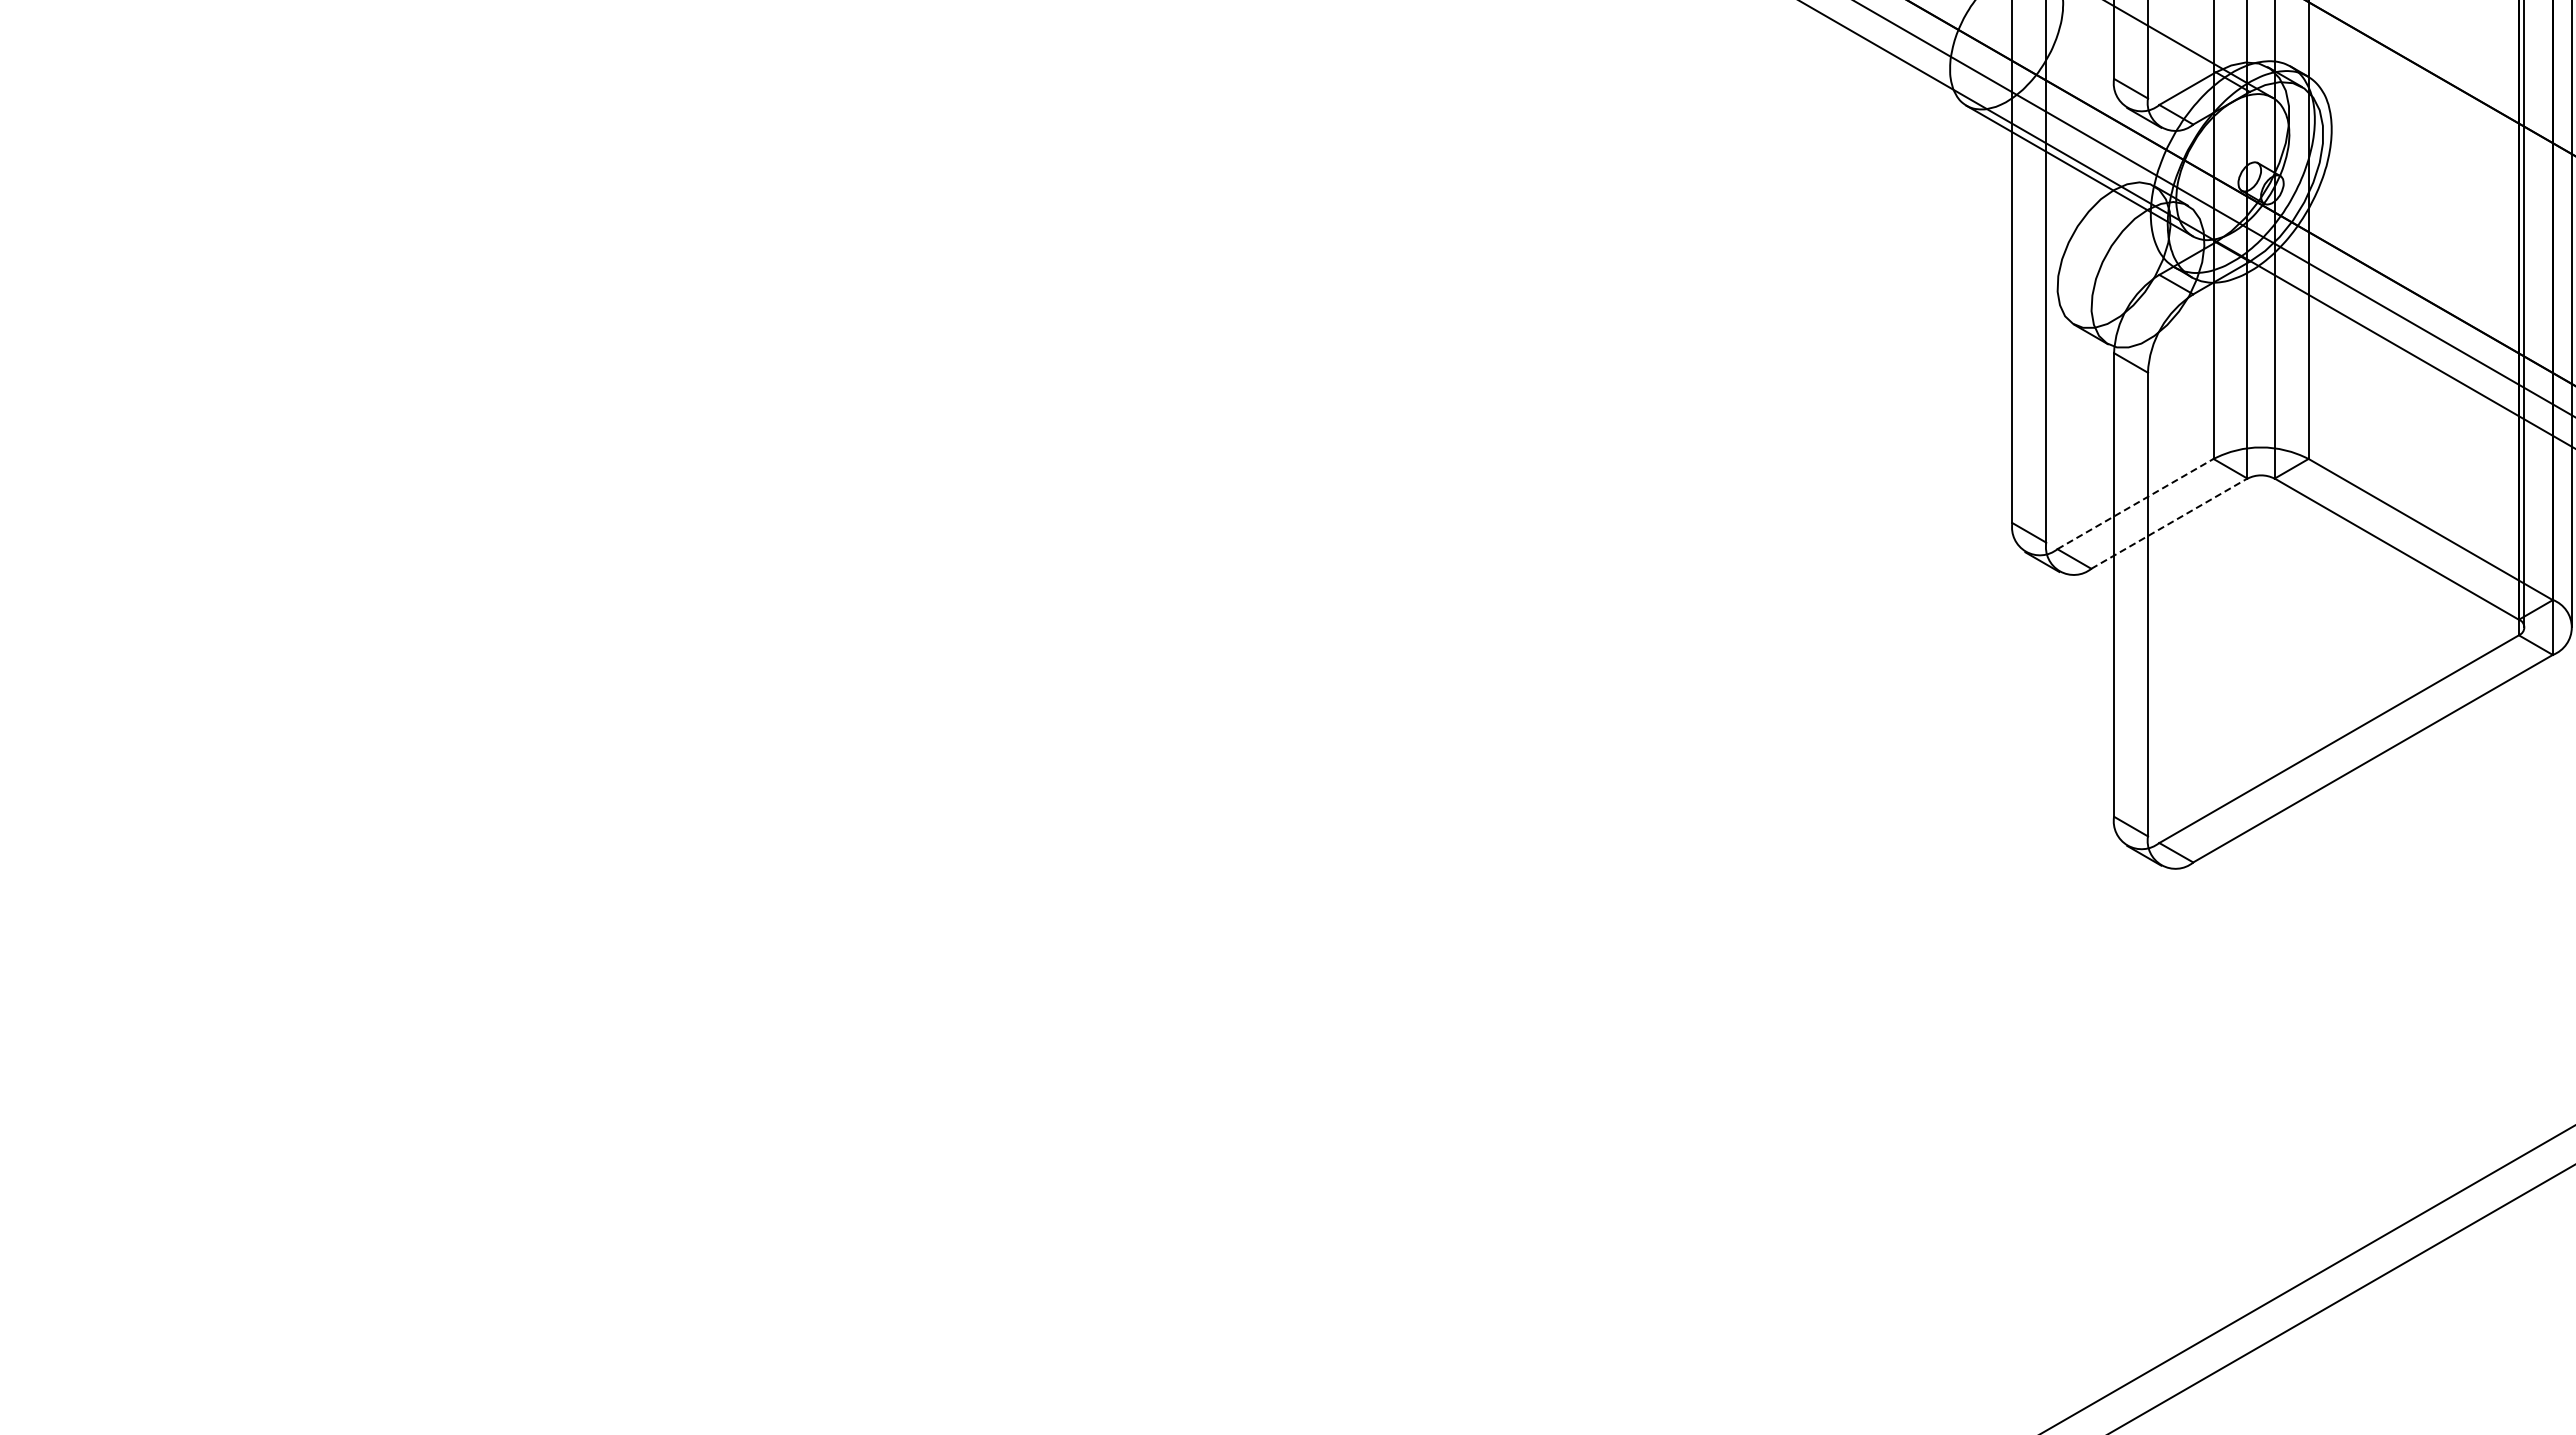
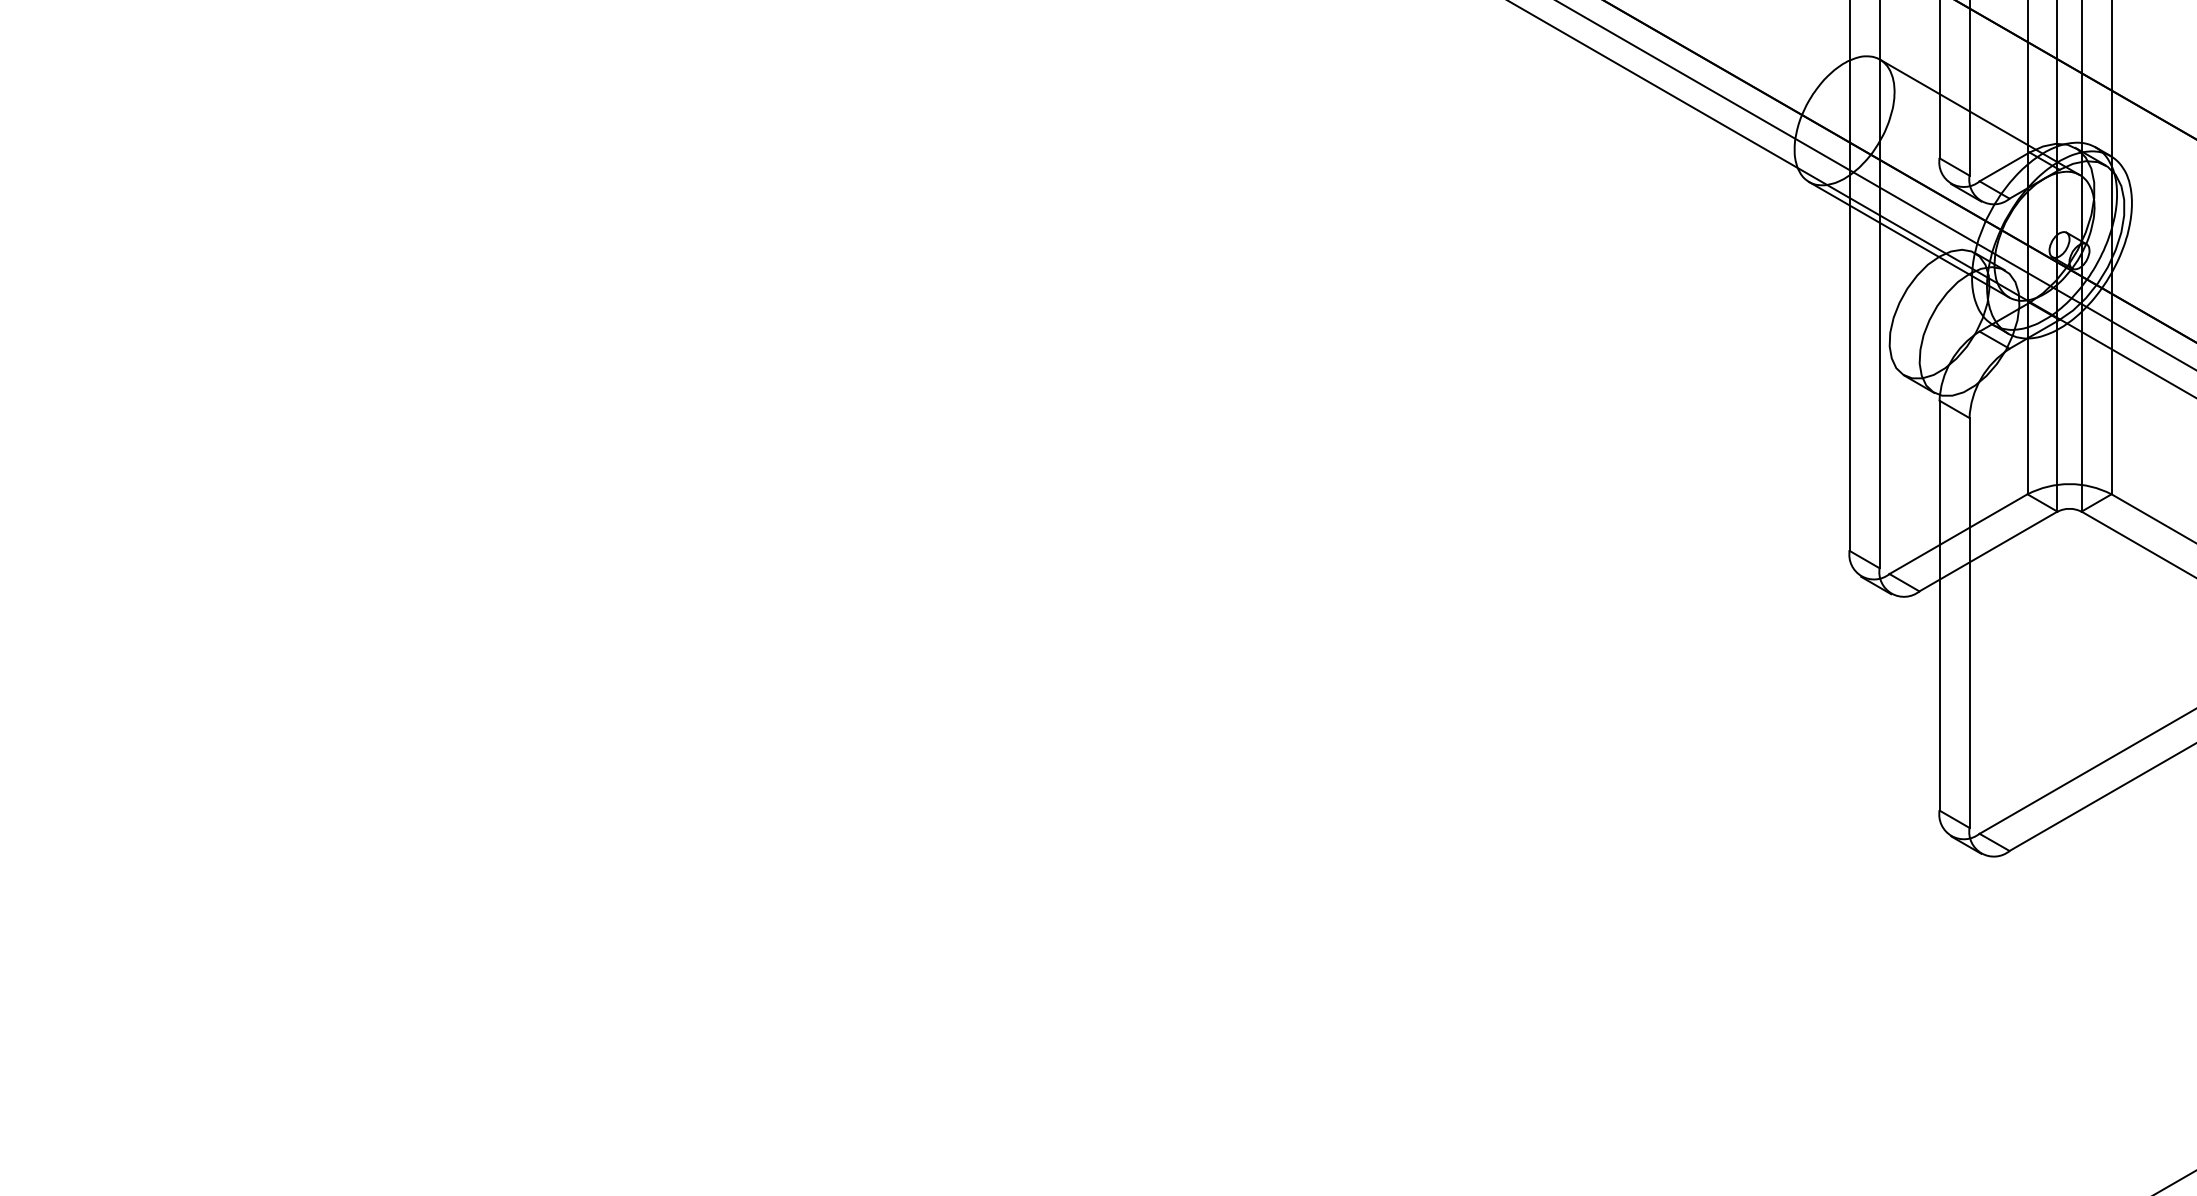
line: (2135, 503) -> (1958, 533), dashed -> solid
line: (2169, 523) -> (1988, 551), dashed -> solid

